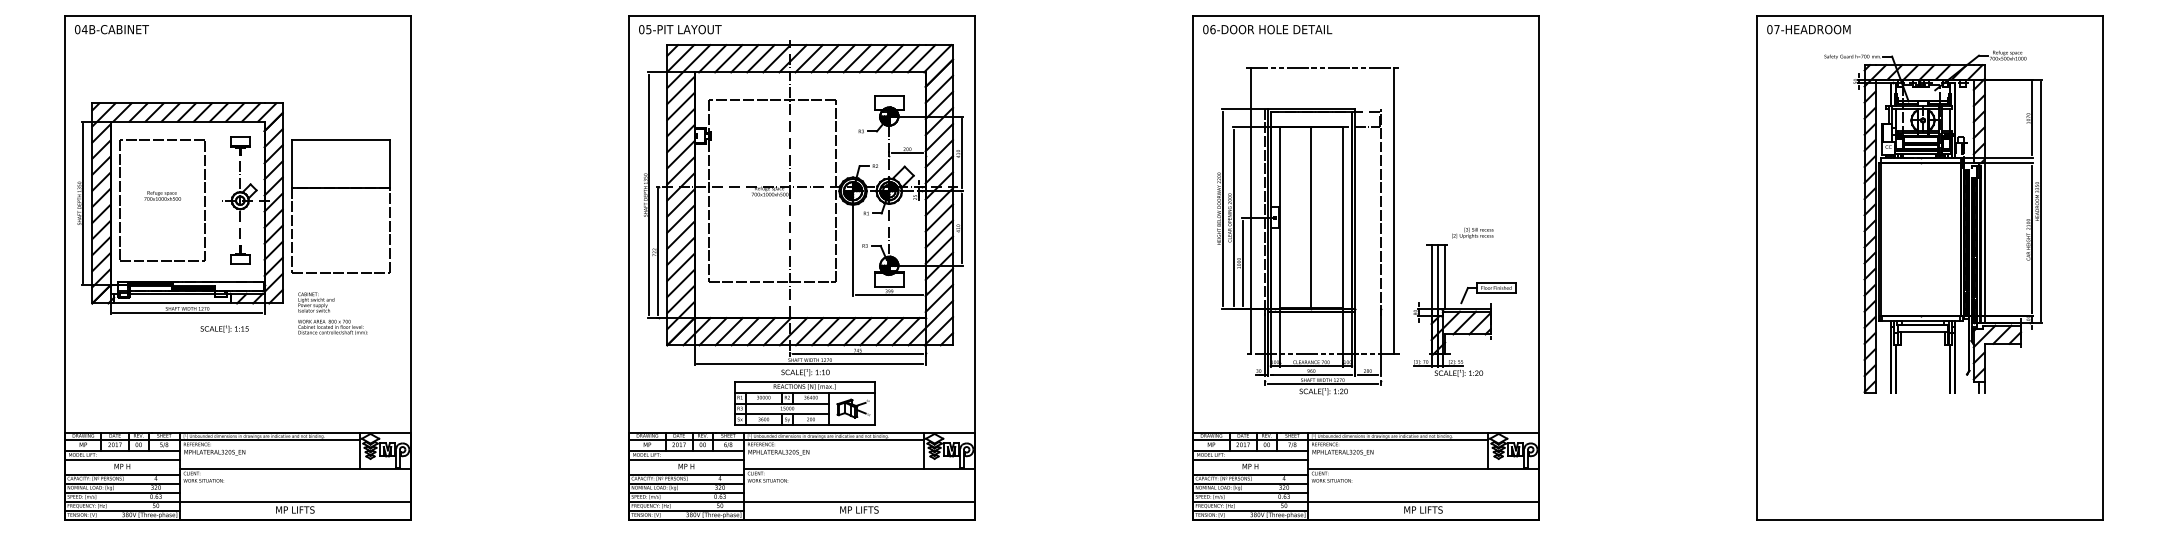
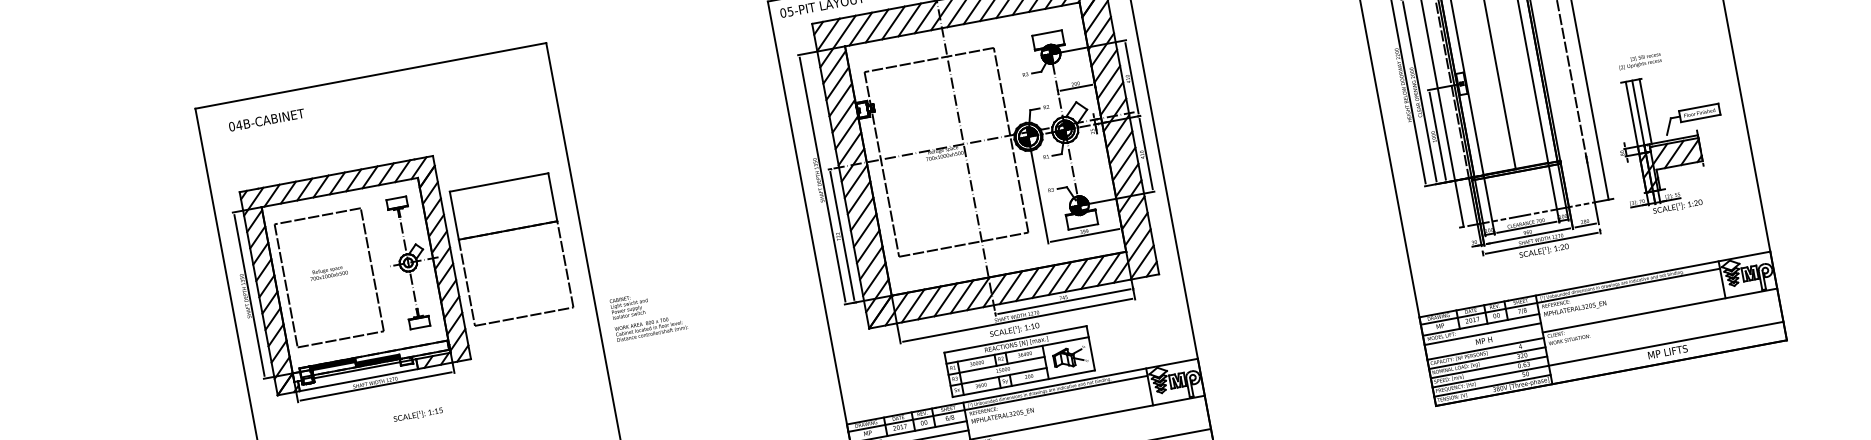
text: (111, 29) -> (266, 120), moved
text: (1472, 232) -> (1639, 60), moved
text: (332, 313) -> (648, 314), moved
text: (224, 328) -> (417, 414), moved

